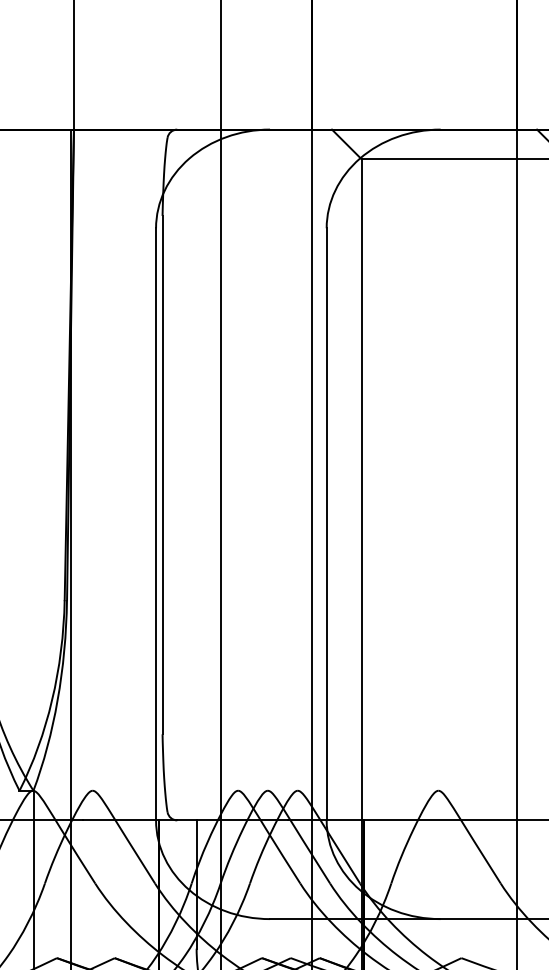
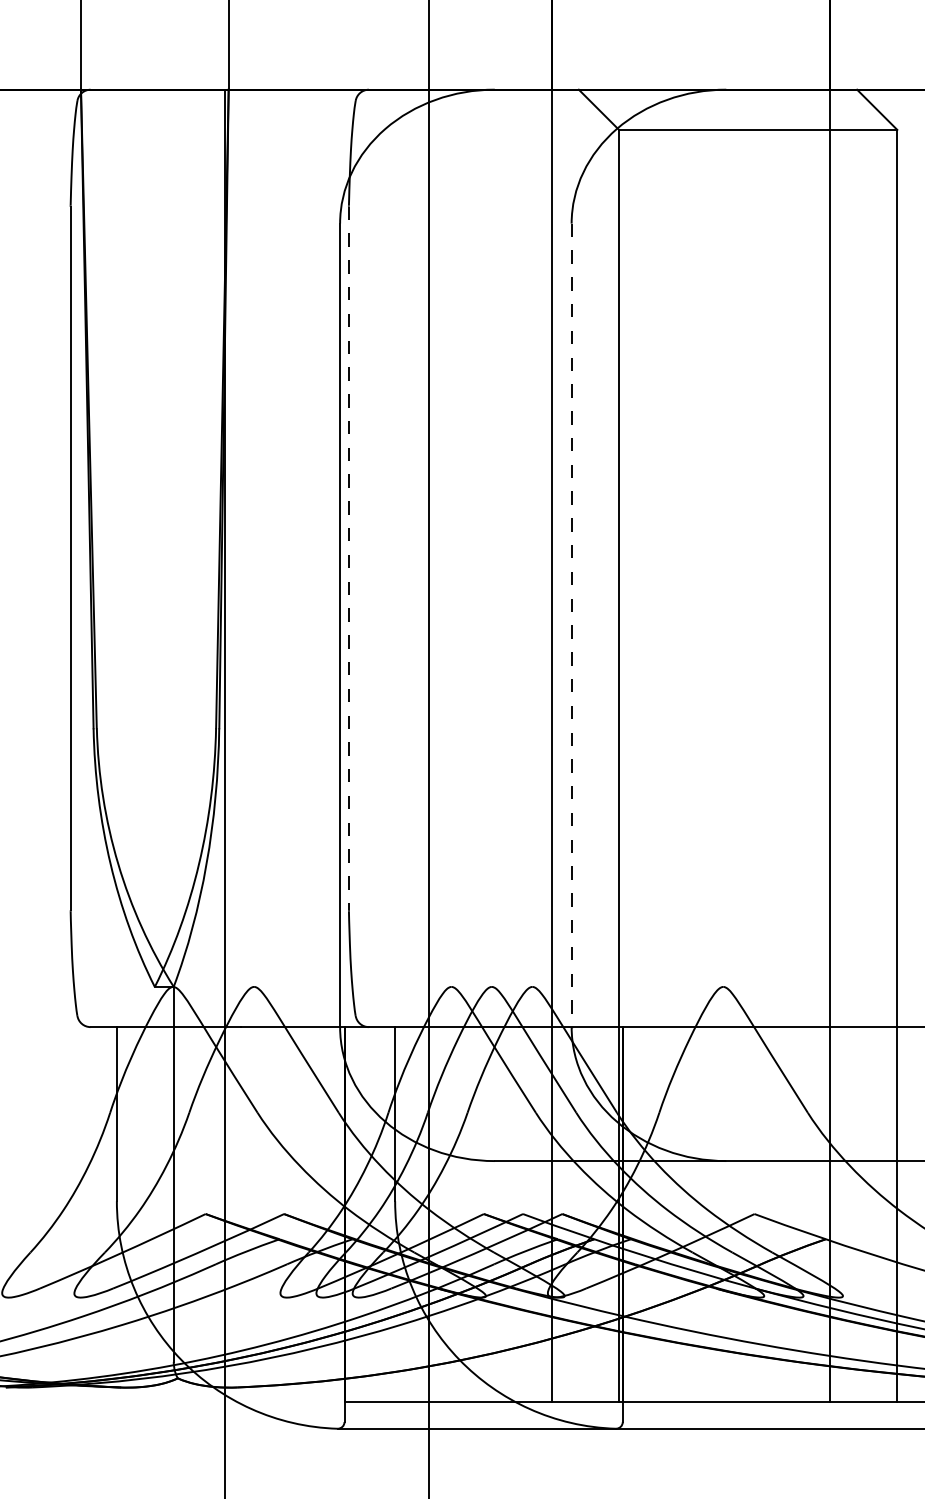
line: (162, 475) -> (348, 558), solid -> dashed
line: (326, 524) -> (571, 625), solid -> dashed

